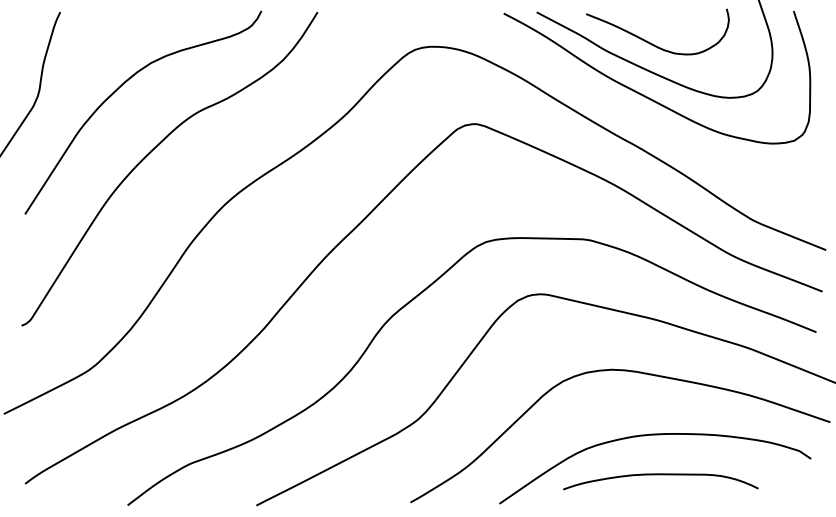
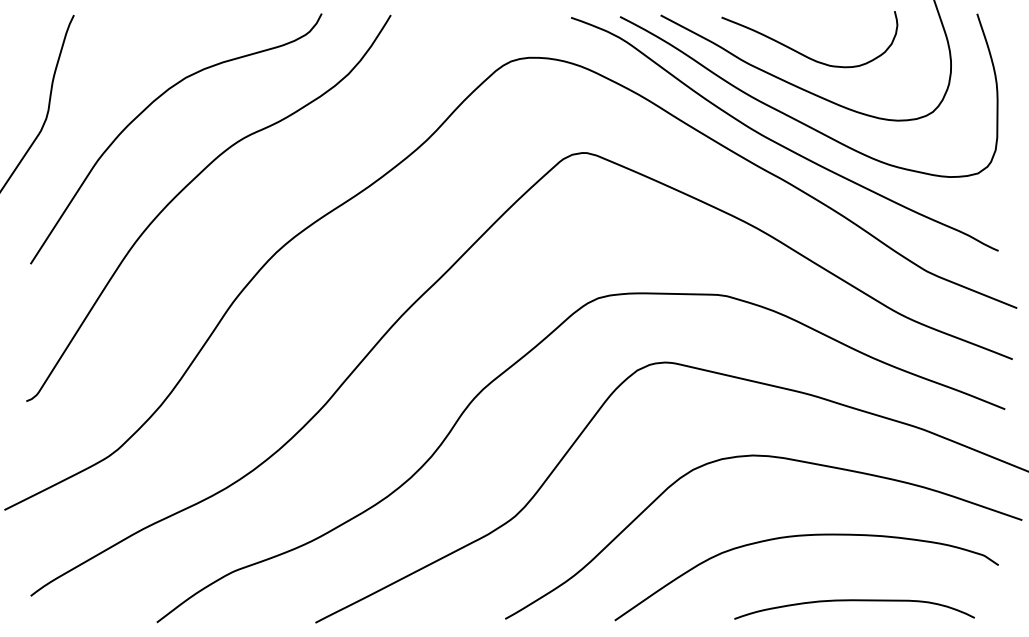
curve: (633, 116) -> (779, 143), added
curve: (660, 475) -> (854, 601), moved

